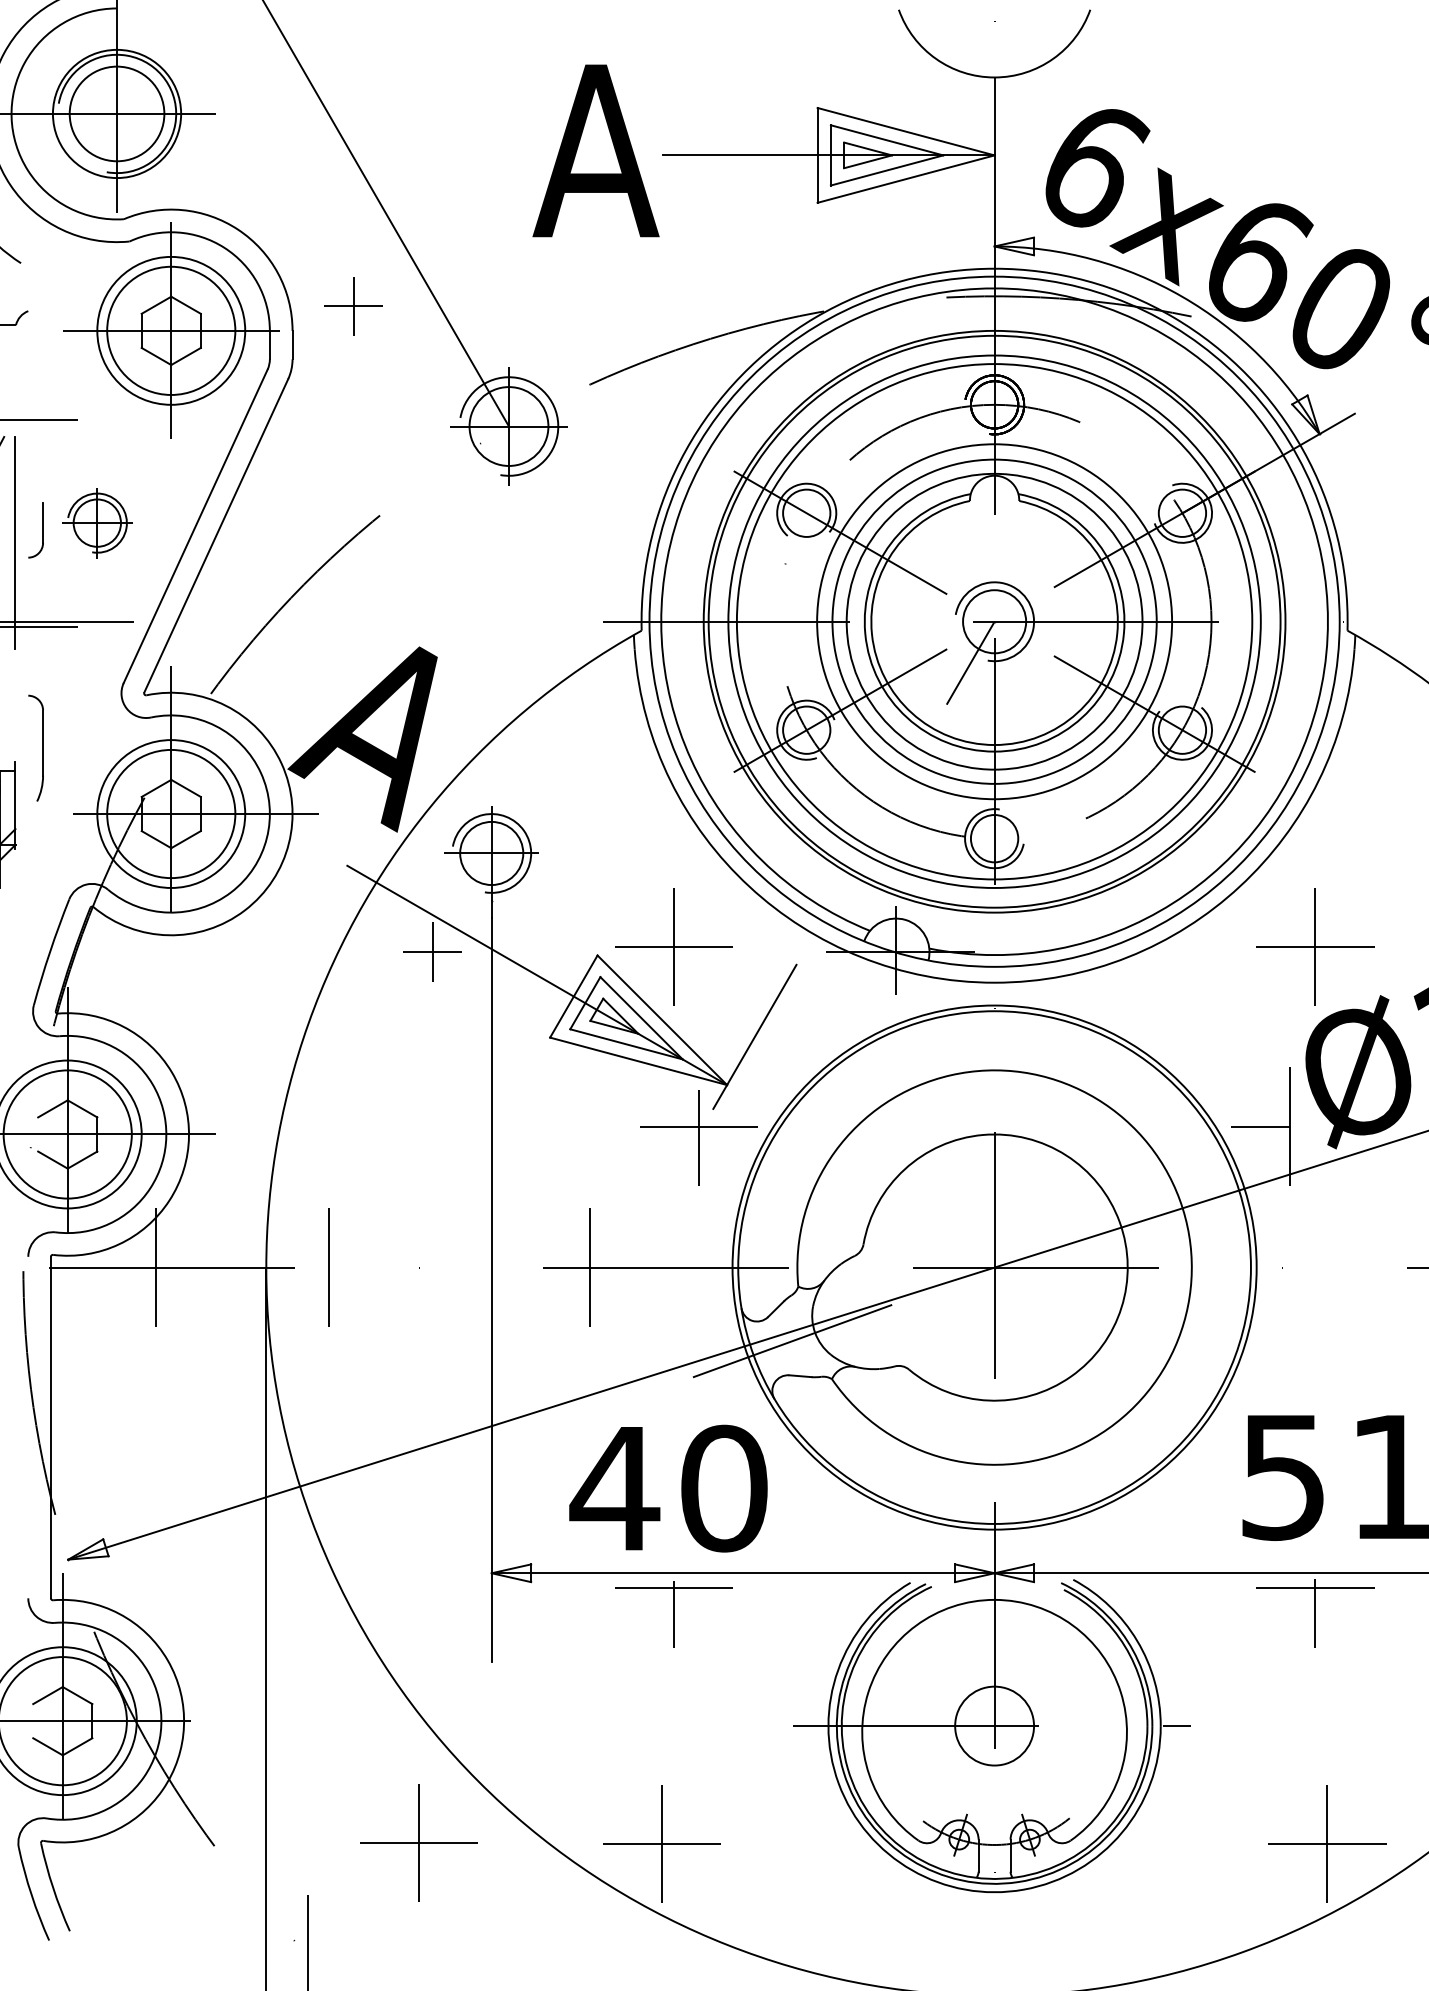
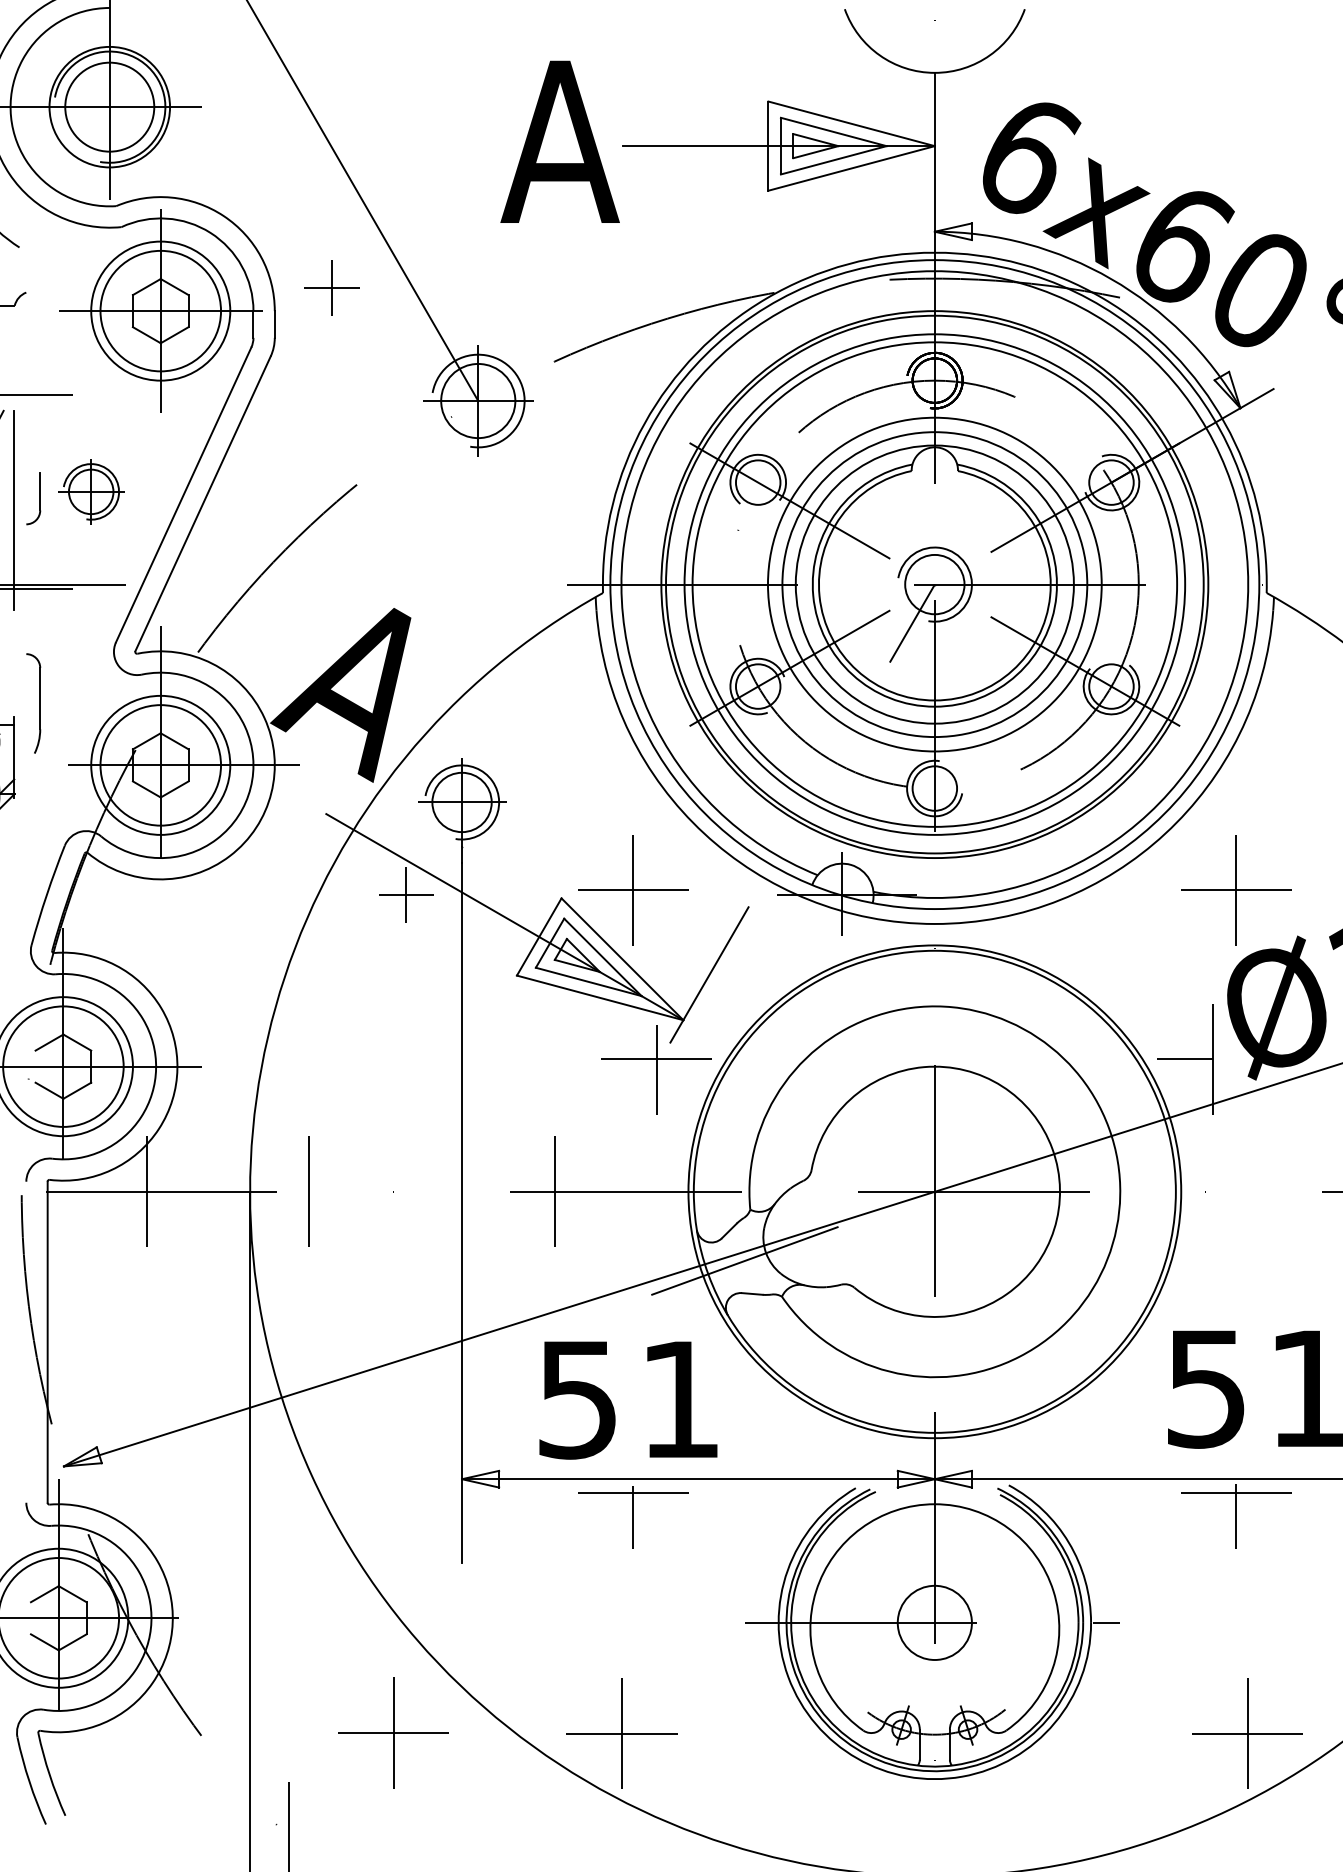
text: (668, 1488) -> (628, 1399), 40 -> 51

